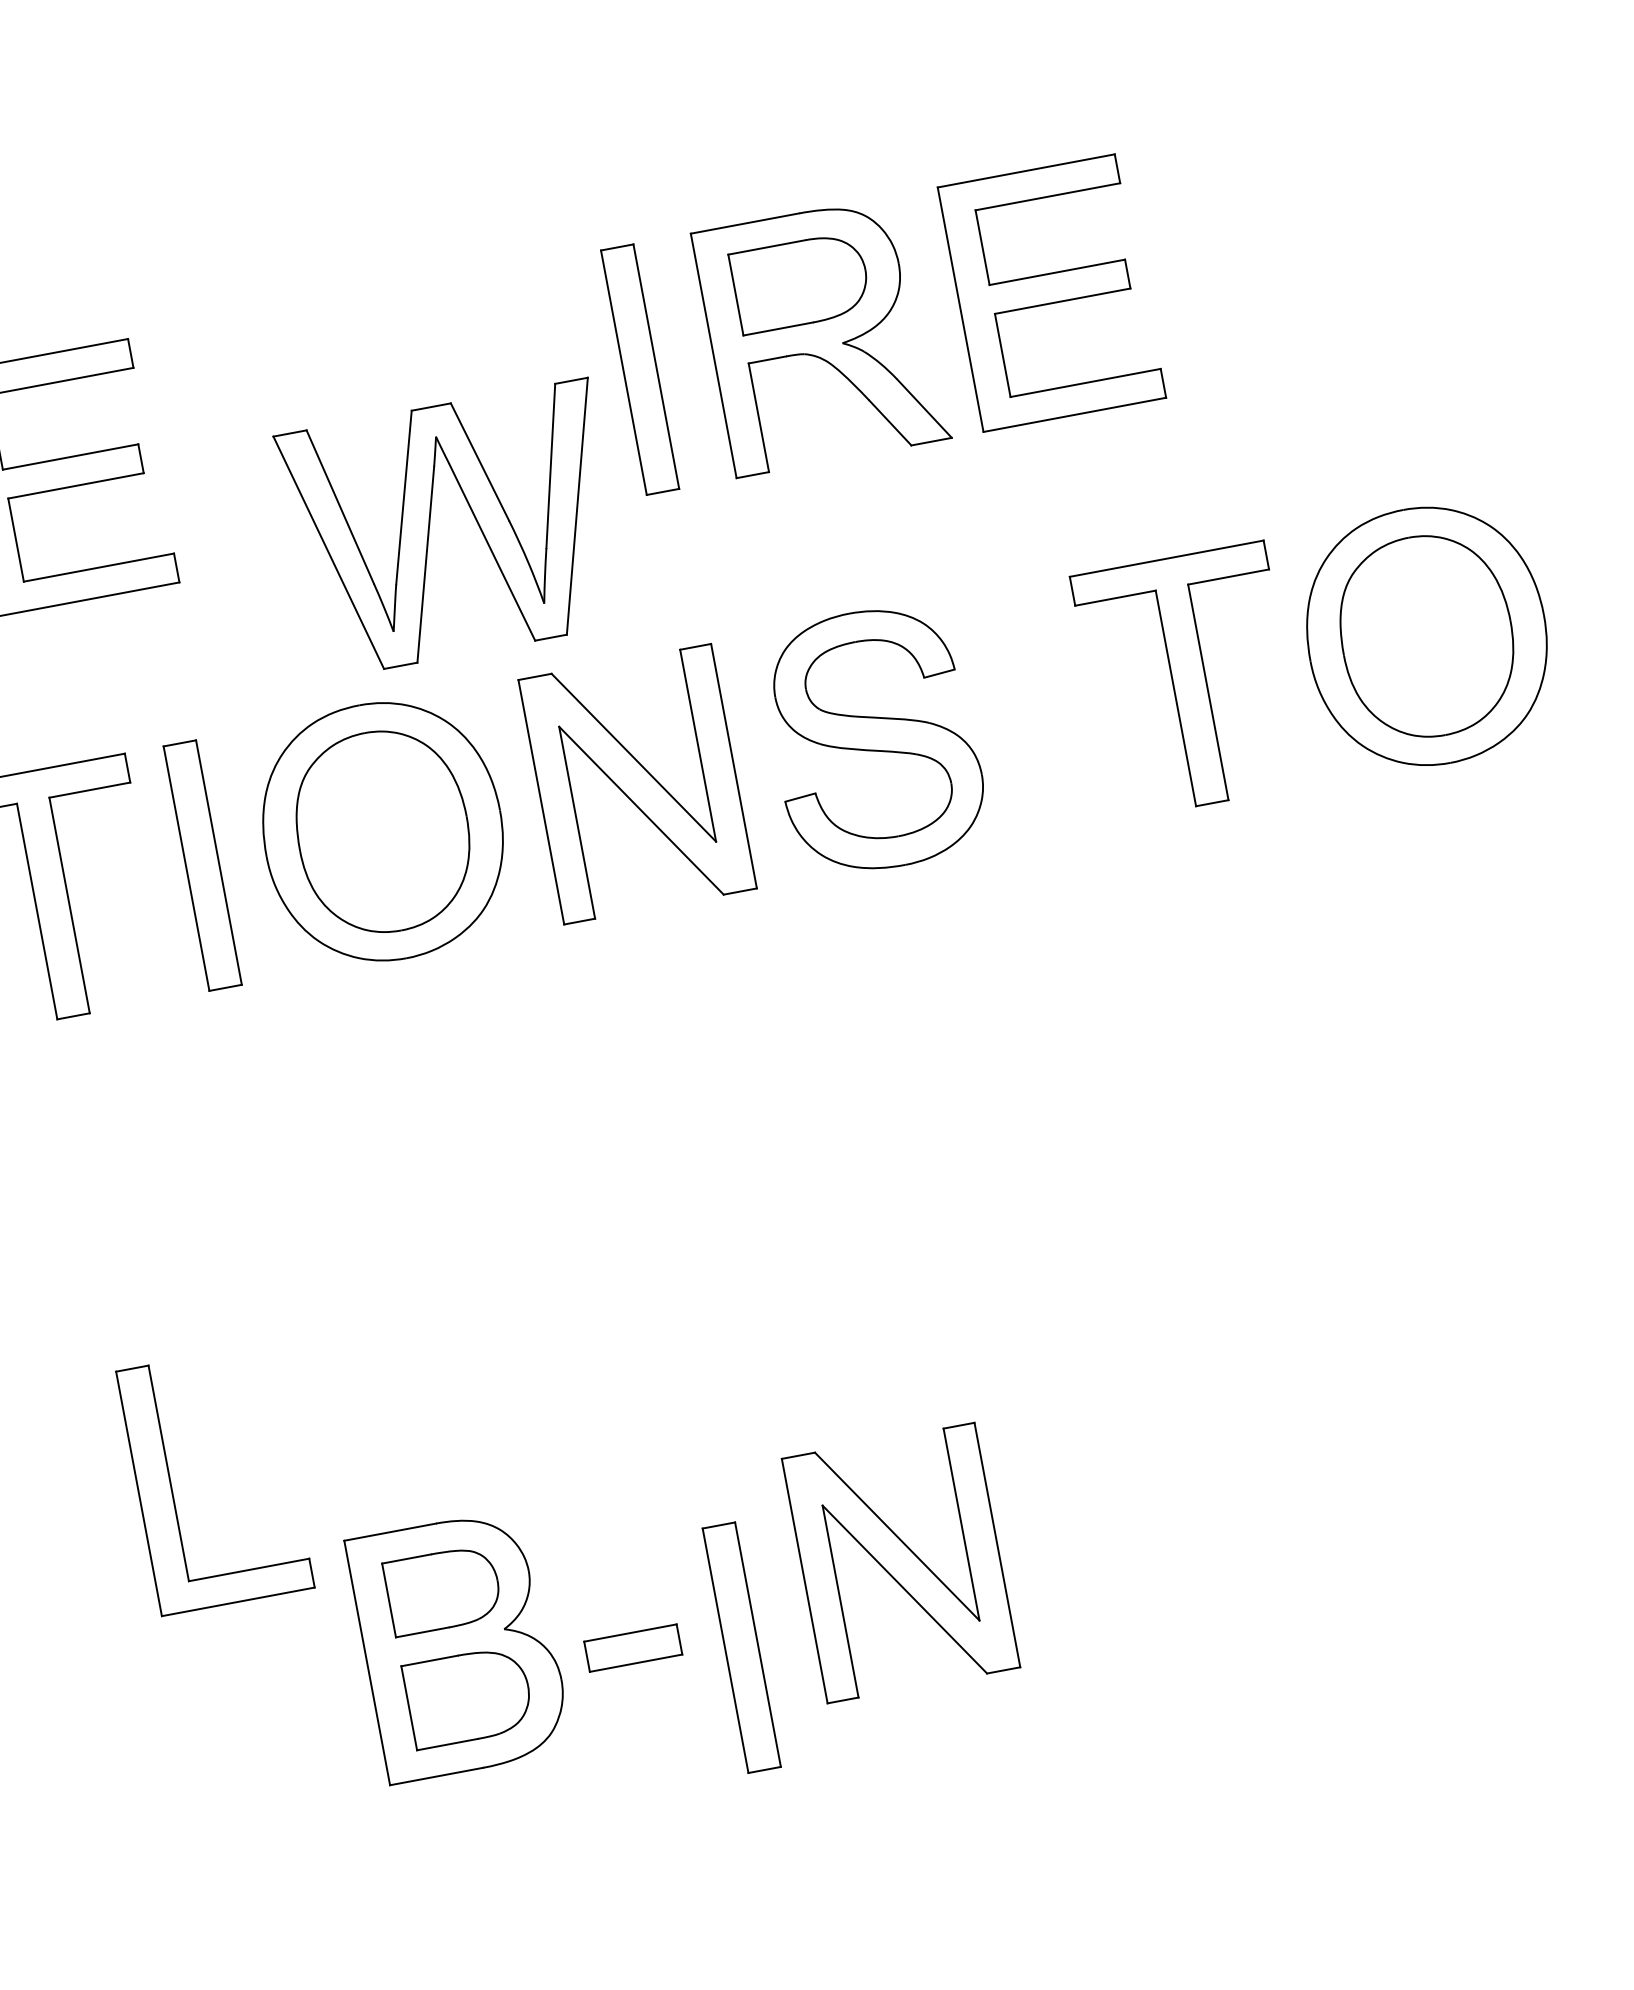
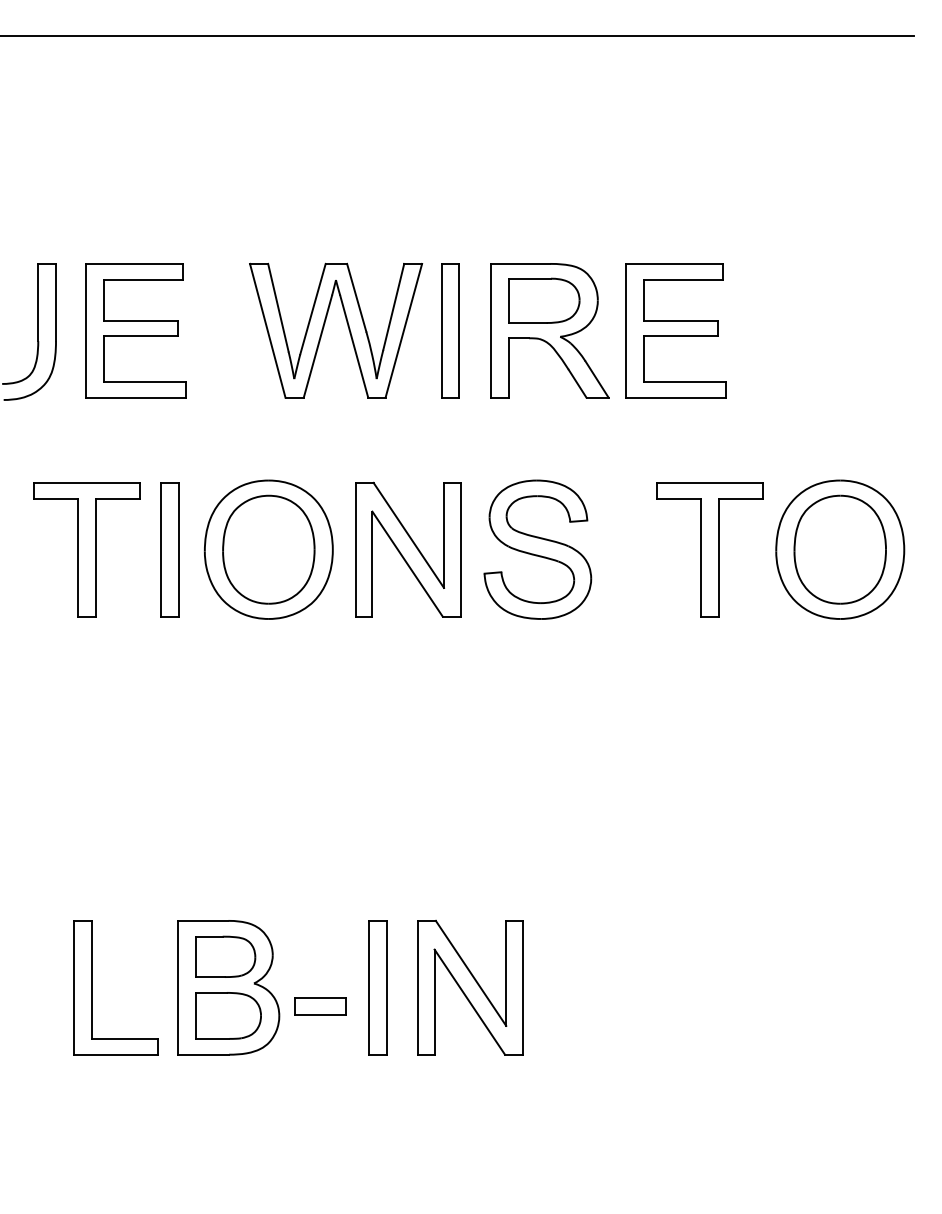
part: (472, 517) -> (347, 326), moved
part: (172, 1487) -> (92, 987), moved
part: (741, 1647) -> (377, 987), moved

